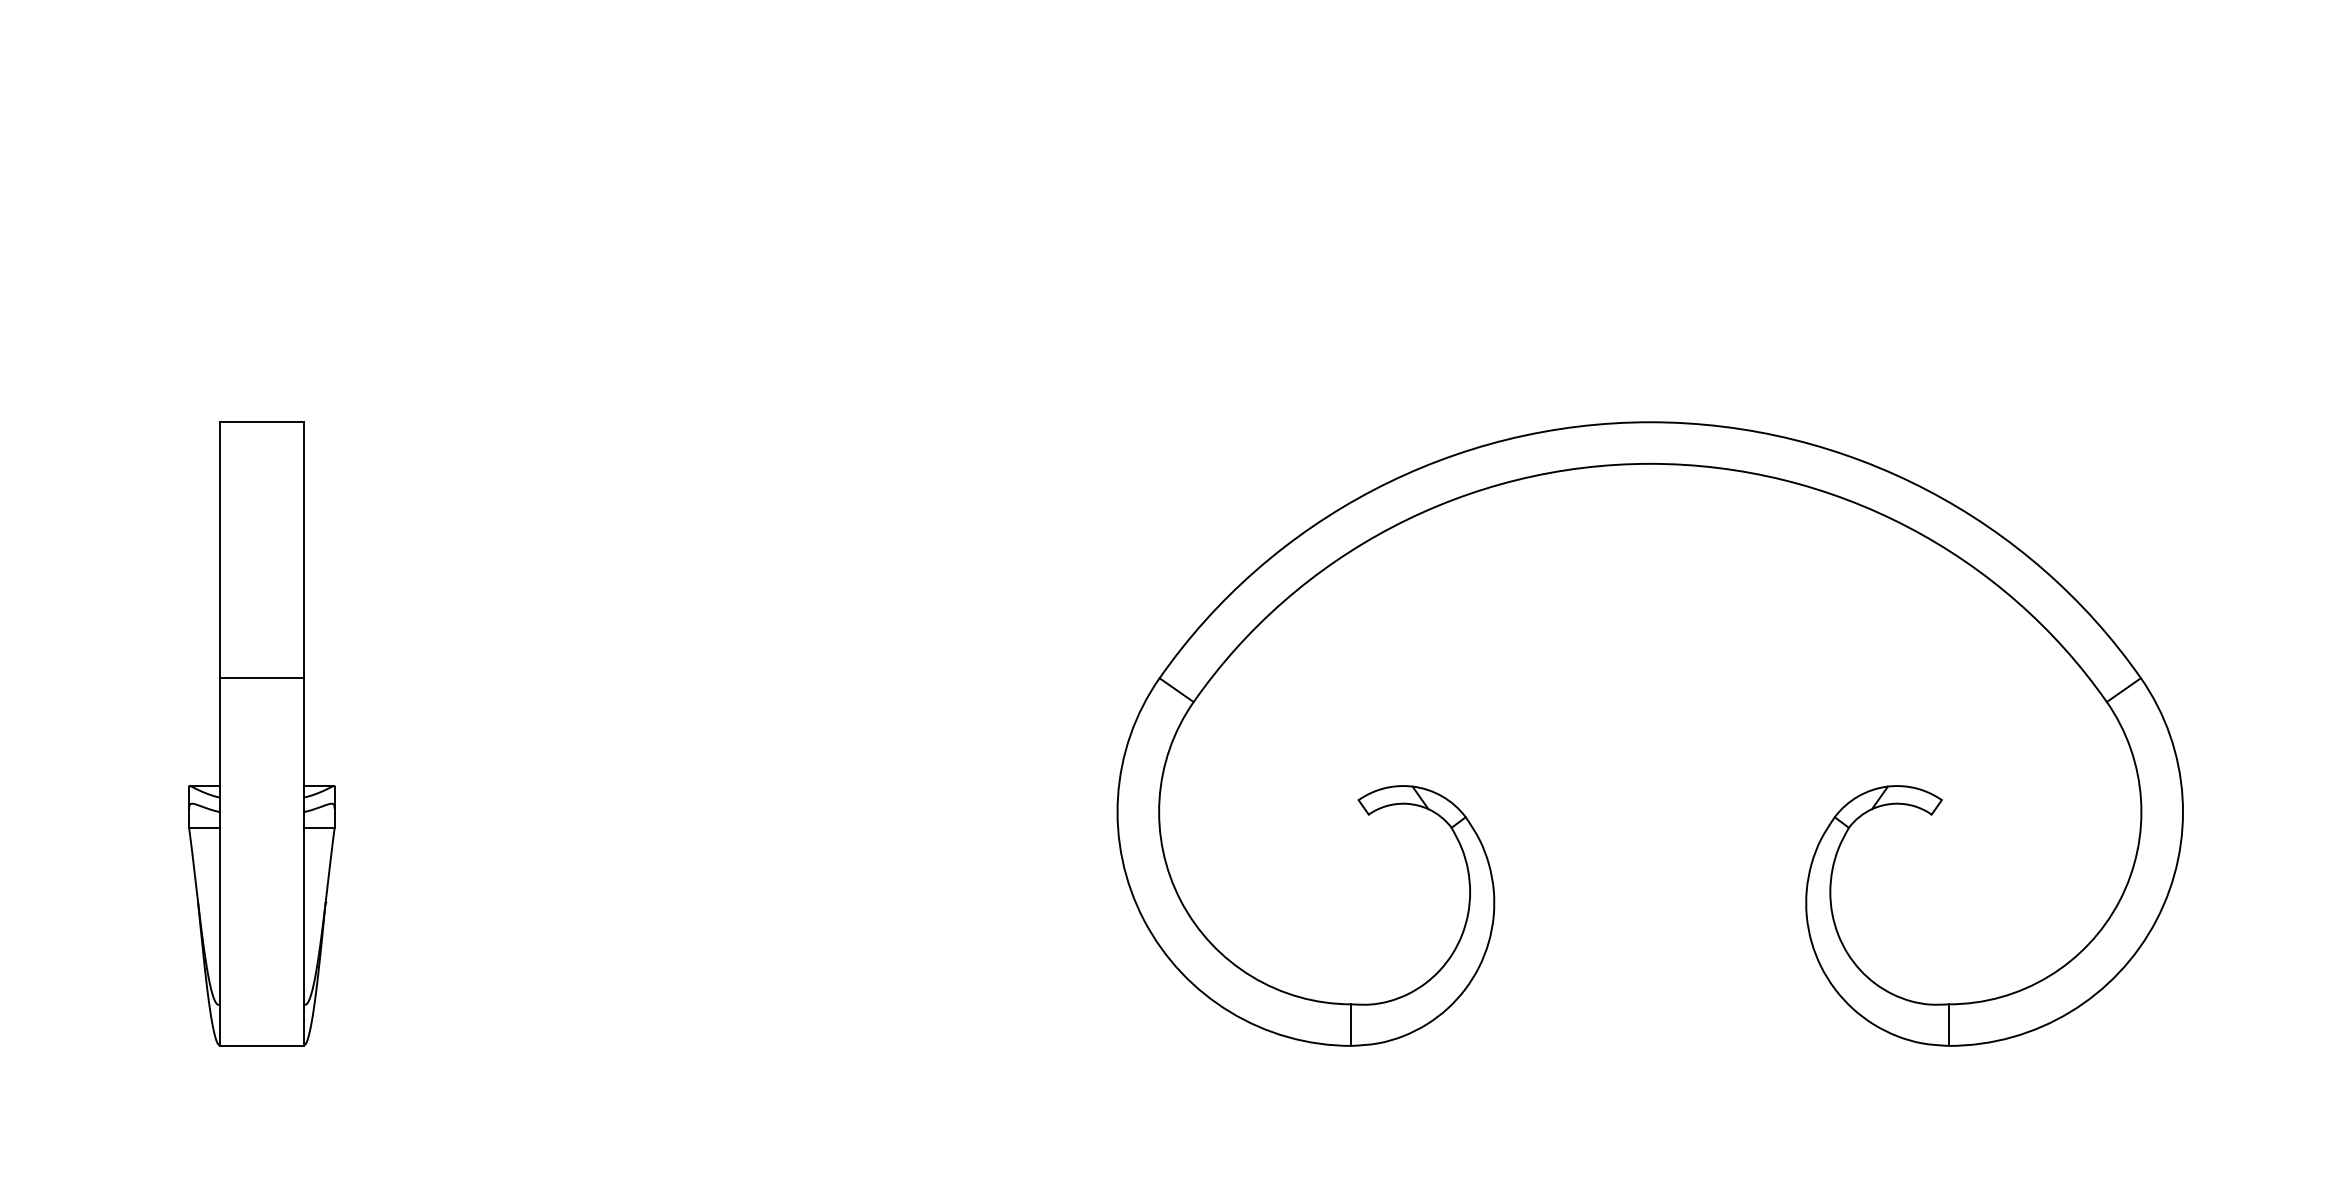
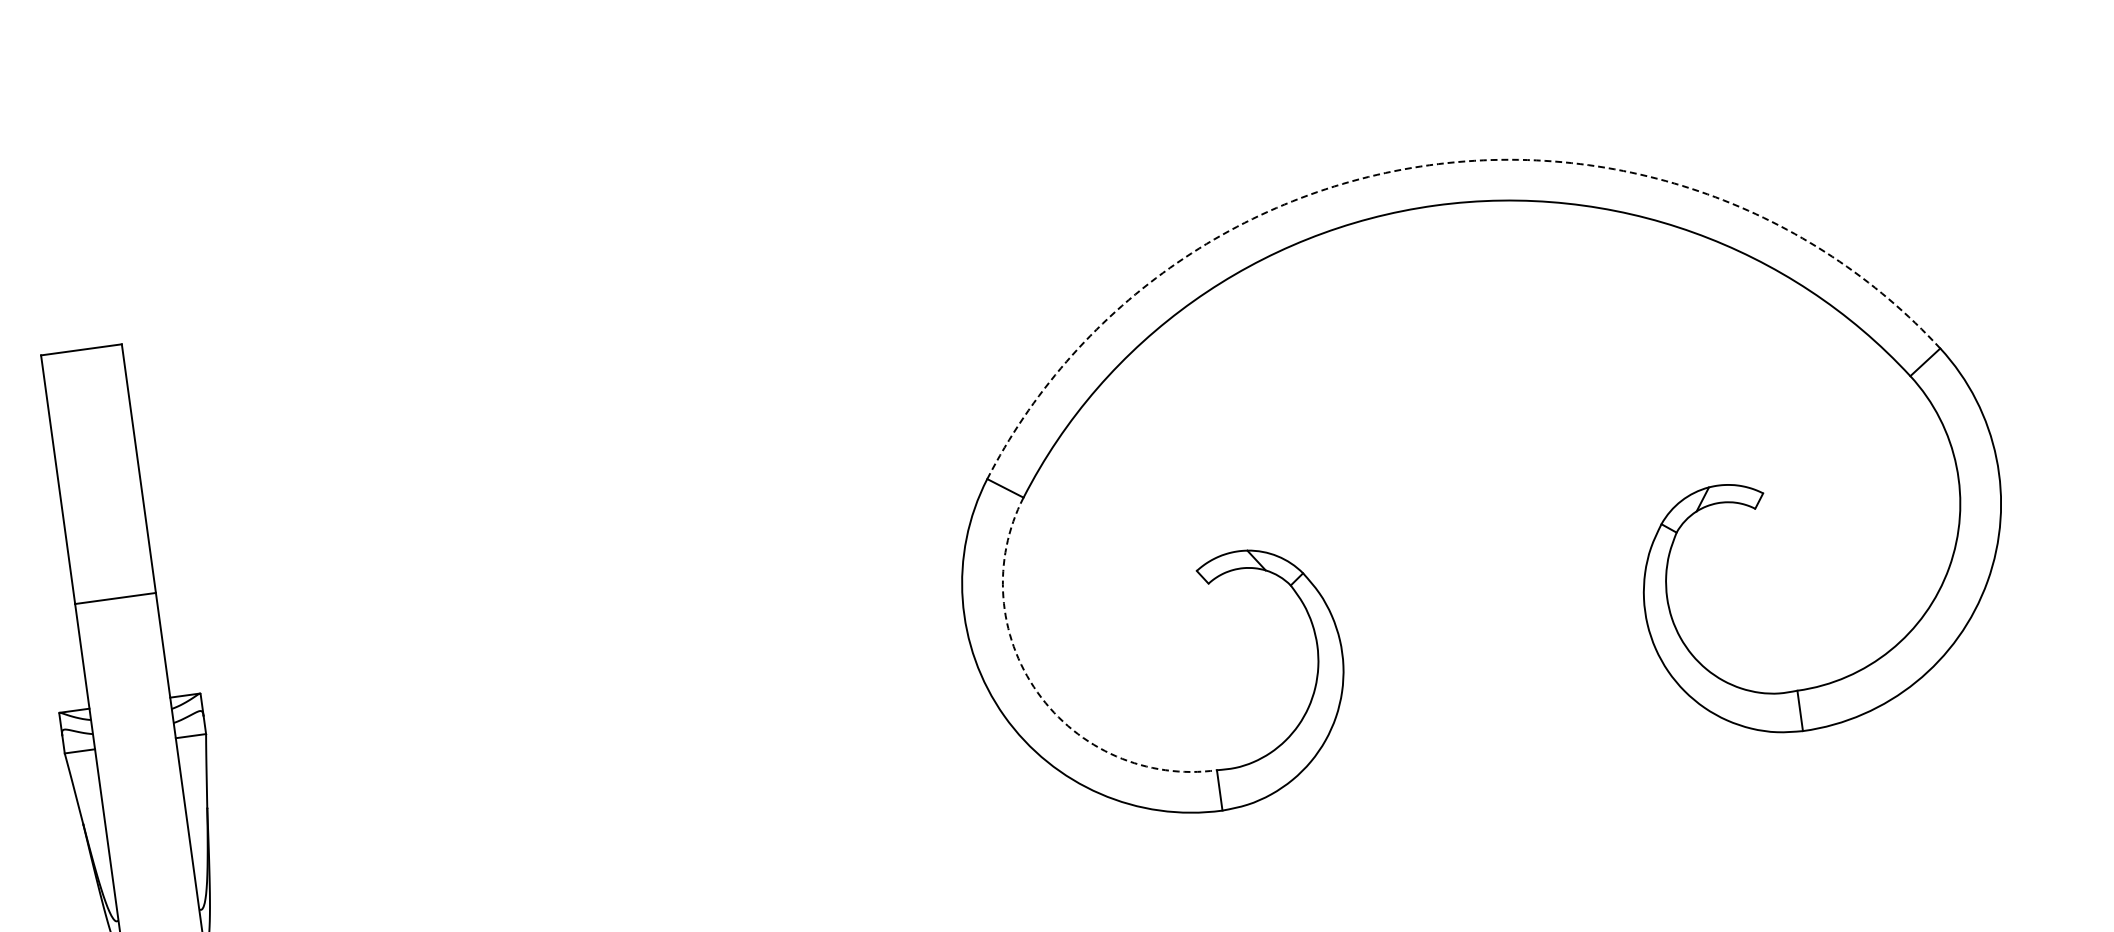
arc: (1650, 422) -> (1430, 165), solid -> dashed
arc: (1180, 900) -> (1037, 692), solid -> dashed

